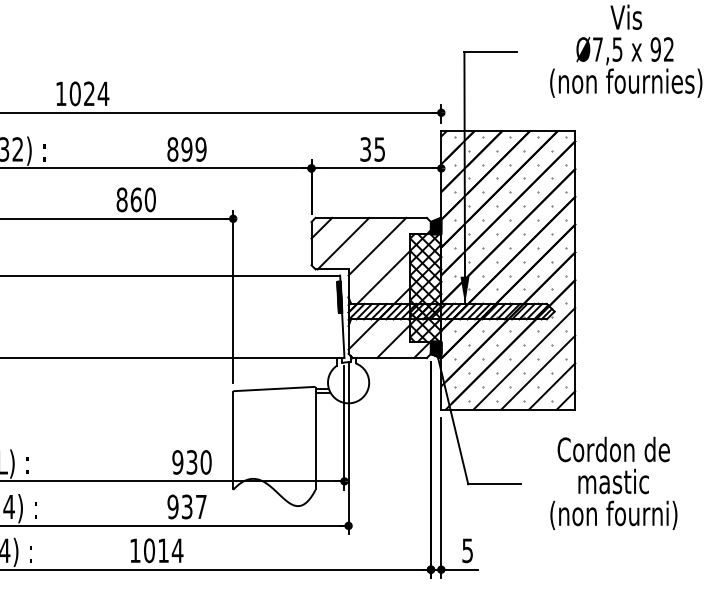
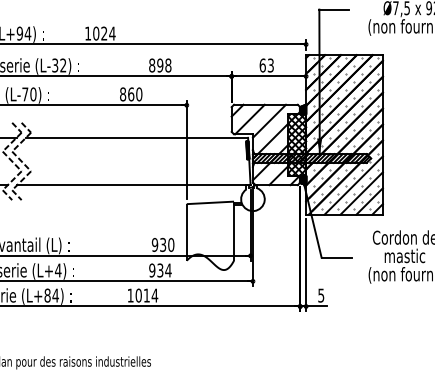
text: (201, 149) -> (168, 65), 899 -> 898
text: (372, 149) -> (266, 65), 35 -> 63
text: (201, 506) -> (168, 270), 937 -> 934

